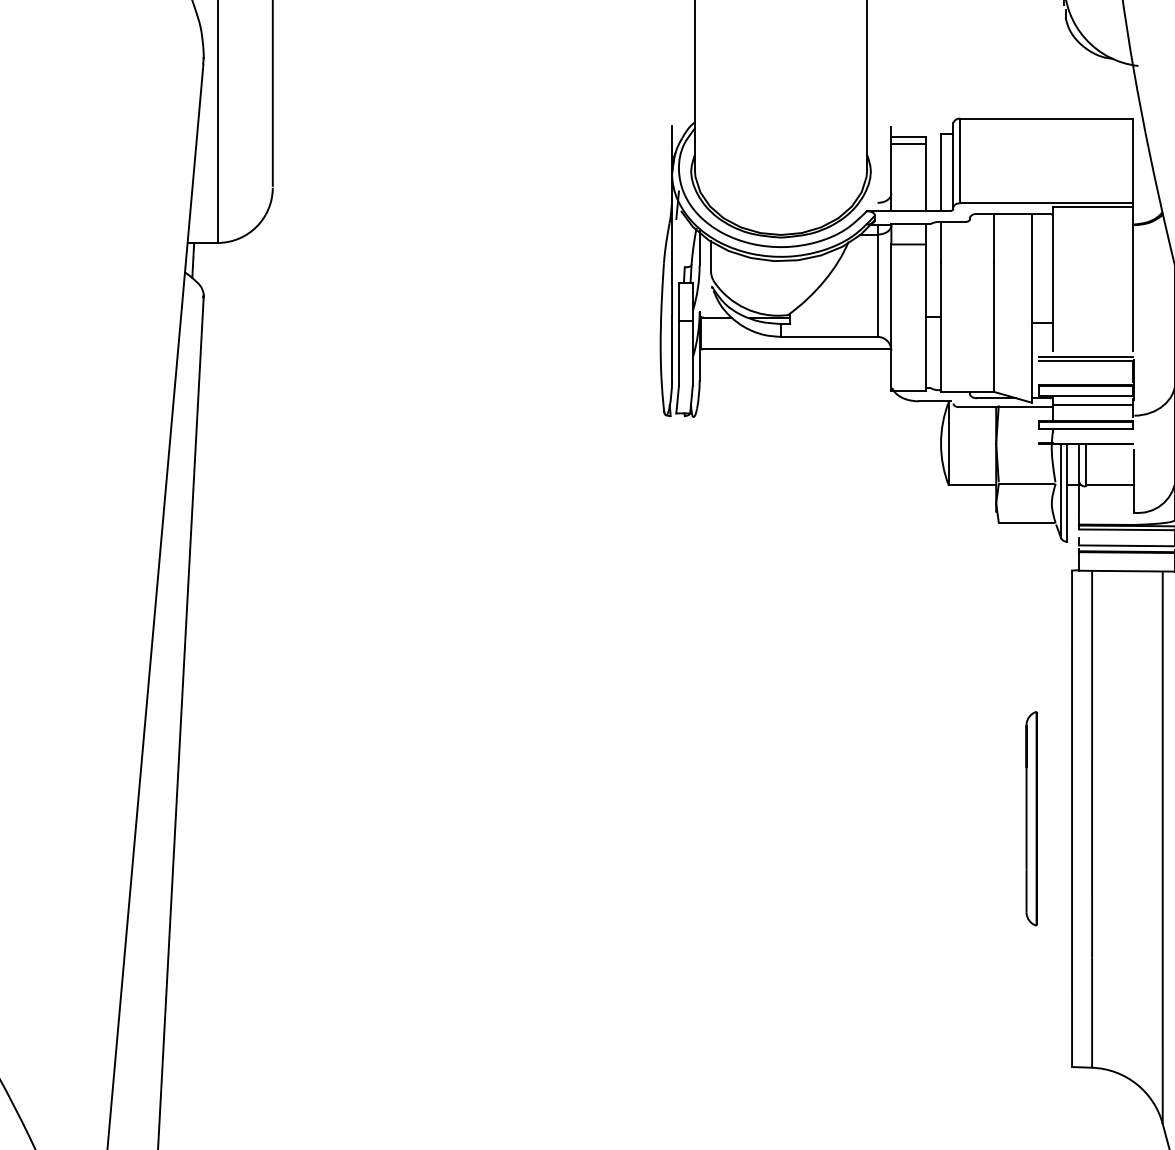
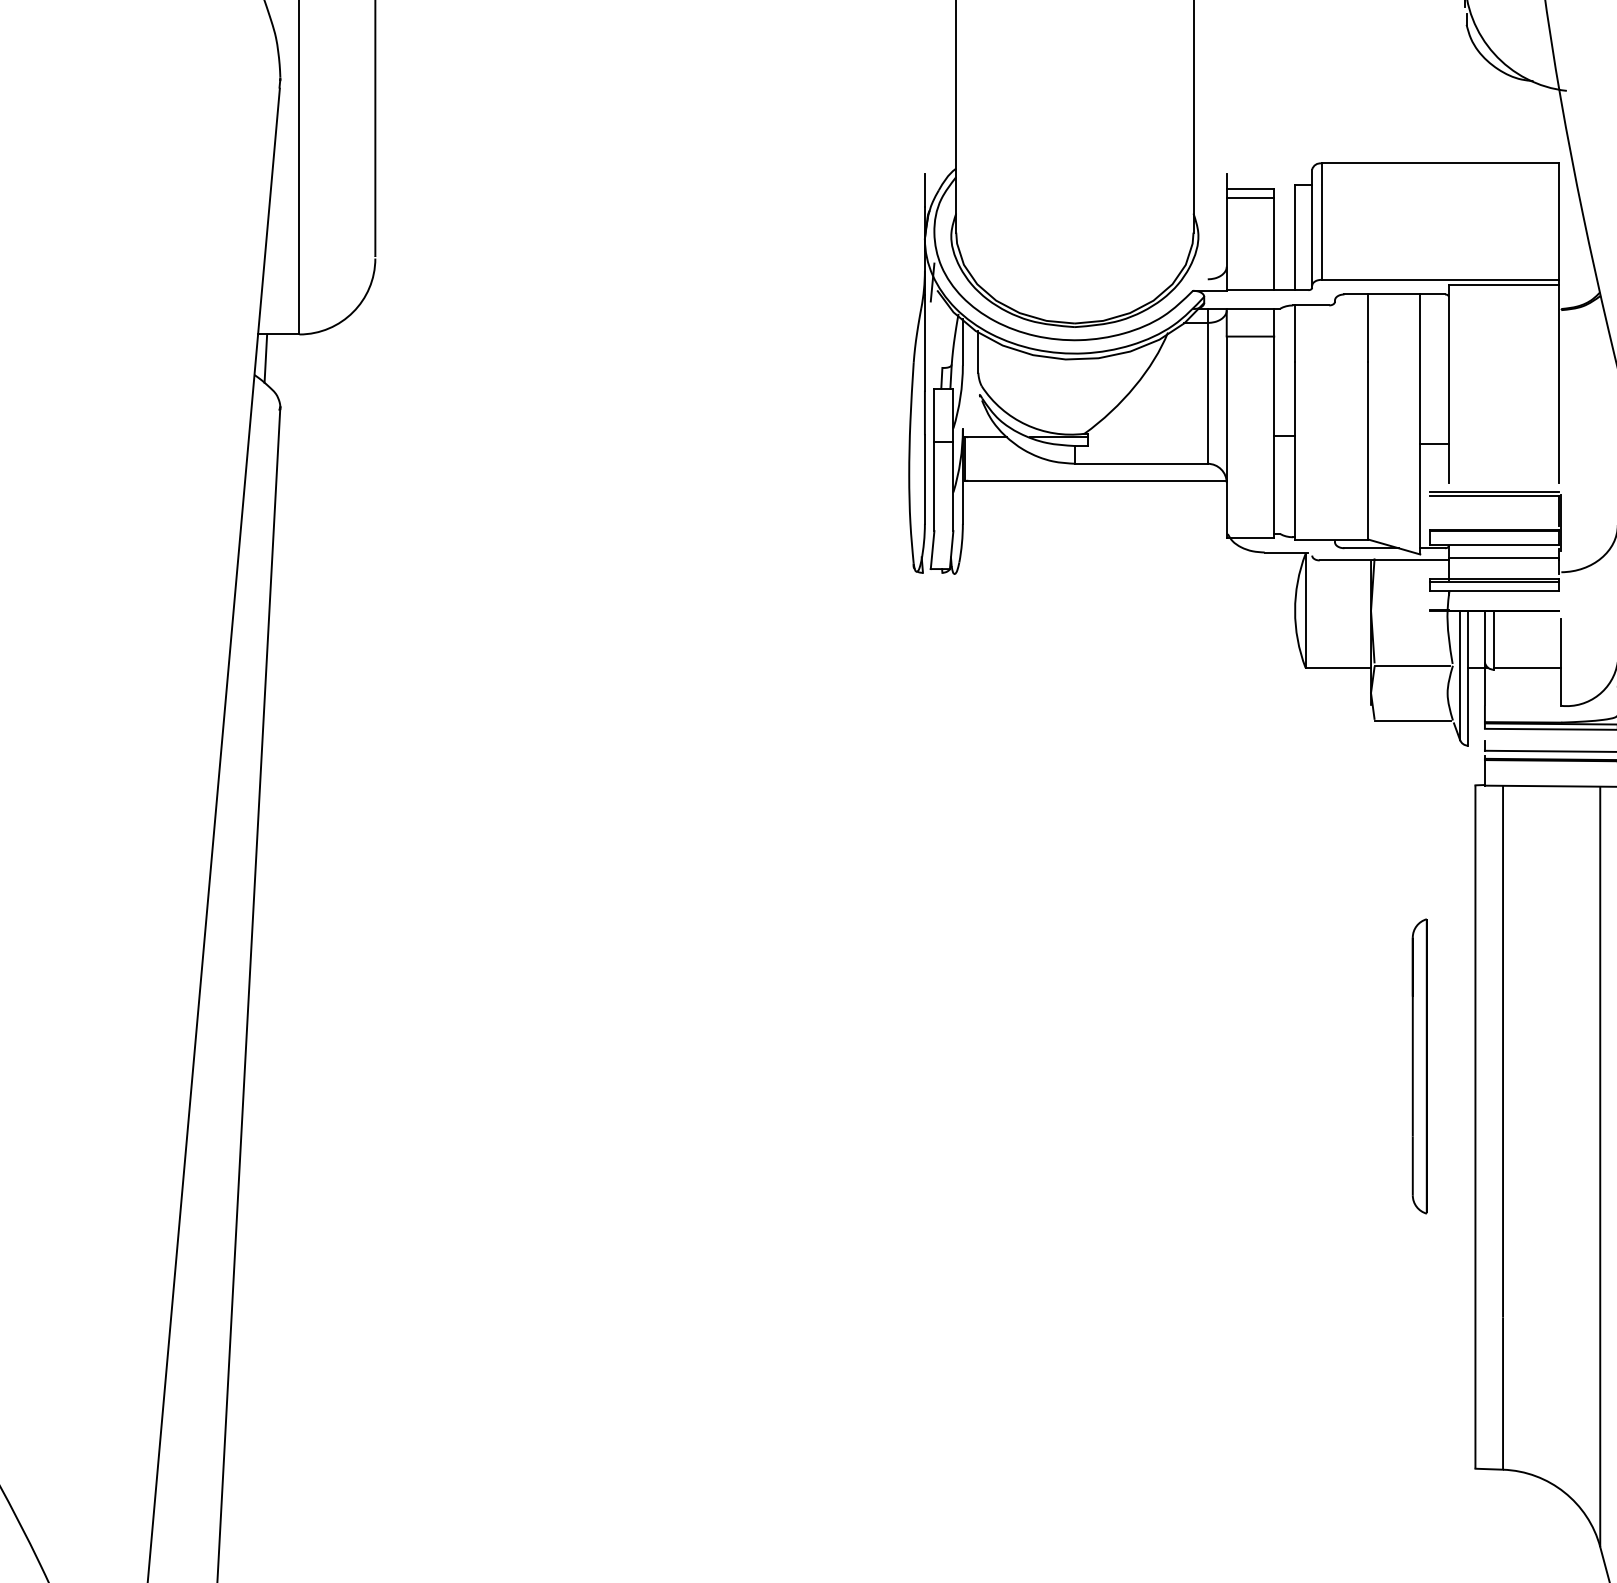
part: (1031, 818) -> (1419, 1066), moved

